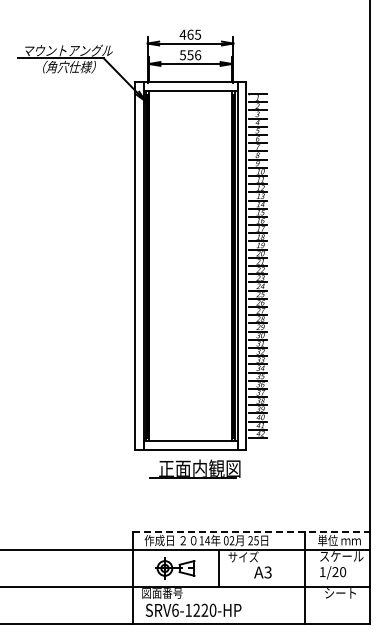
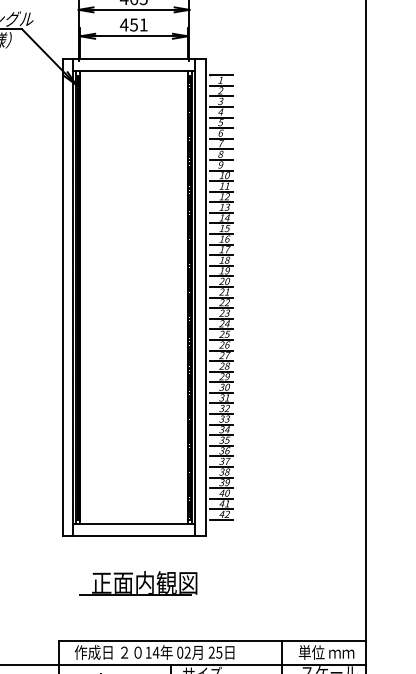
text: (190, 55) -> (134, 25), 556 -> 451
part: (194, 468) -> (137, 582), moved
line: (251, 531) -> (212, 640), dashed -> solid

